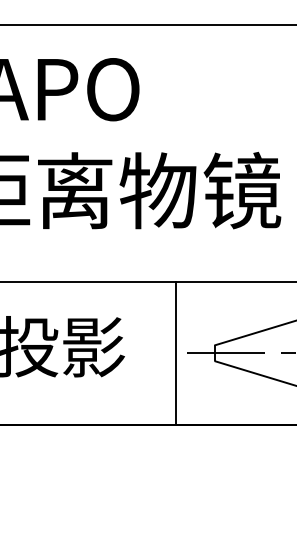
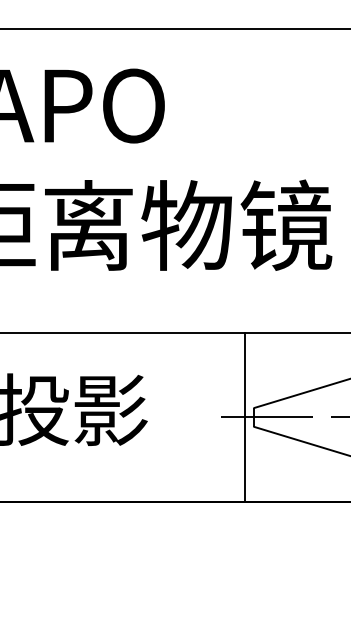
line: (176, 353) -> (245, 417), moved

